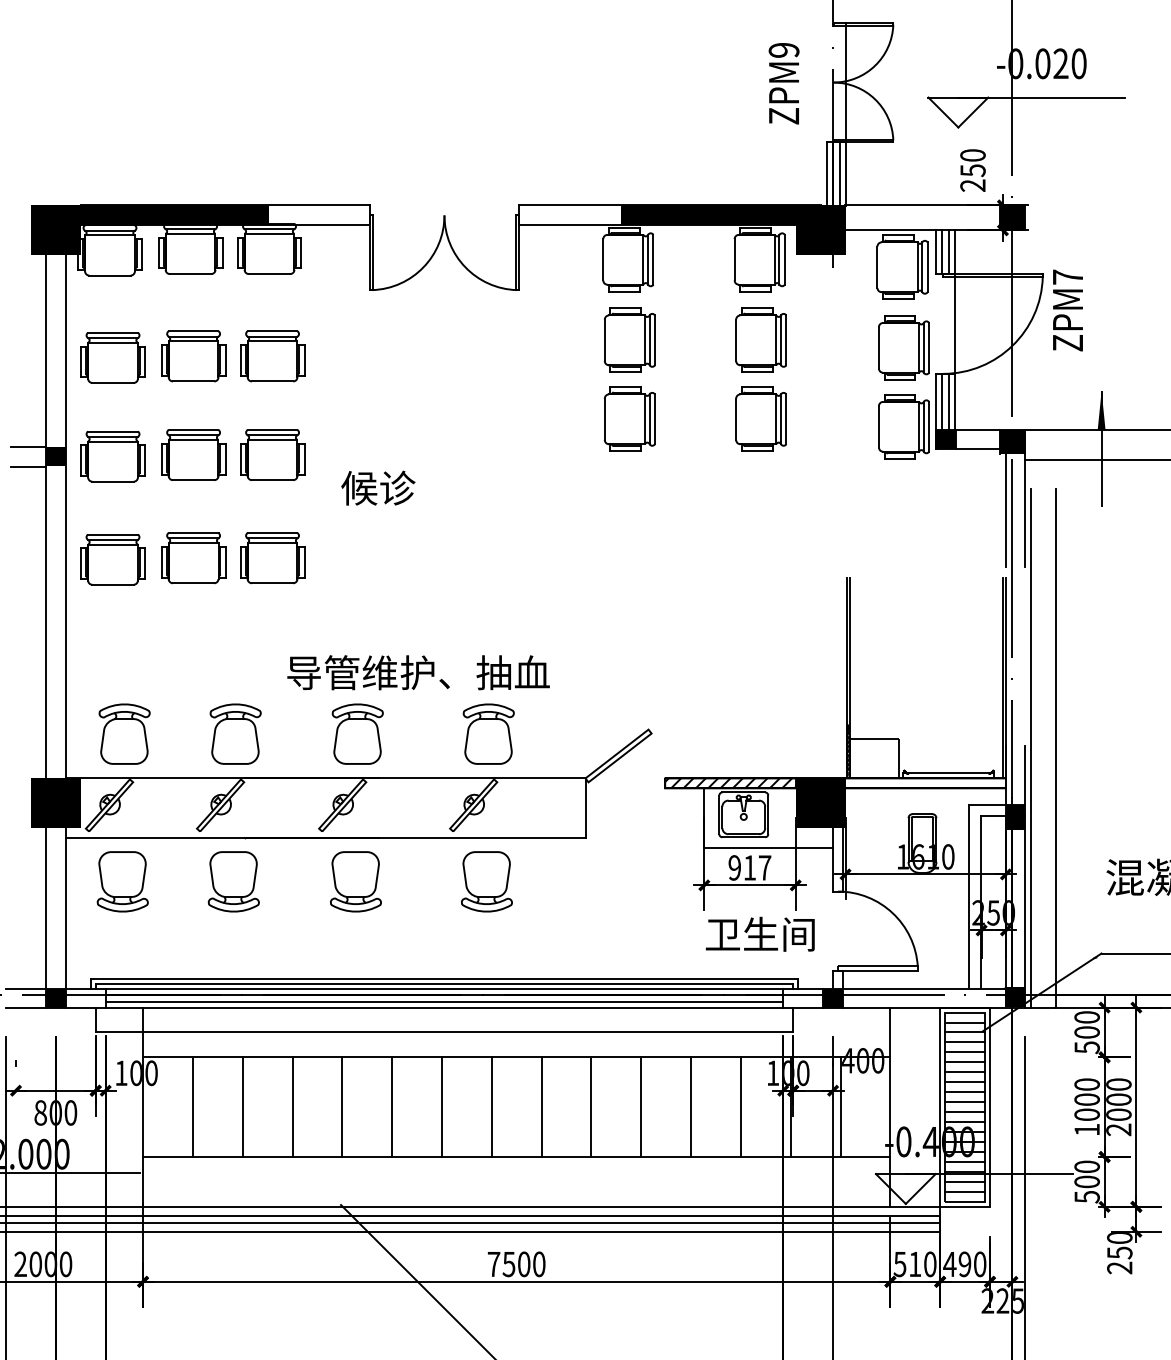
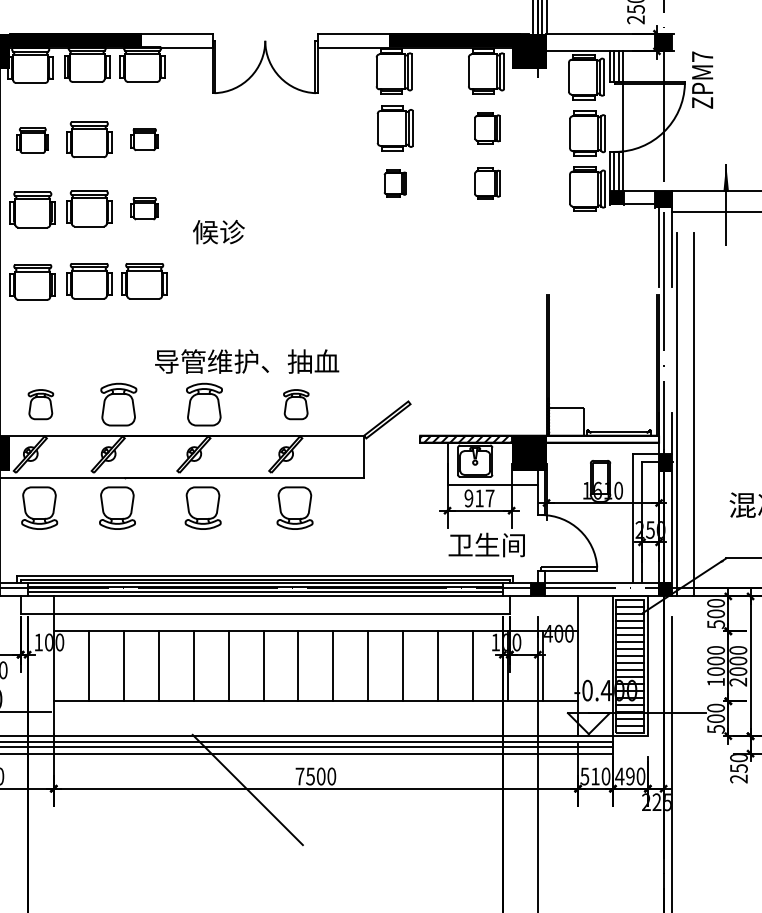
text: (1067, 310) -> (702, 80), moved
part: (760, 339) -> (486, 127), size x0.7
part: (272, 356) -> (144, 139), size x0.6
part: (112, 357) -> (32, 140), size x0.7
part: (629, 418) -> (395, 183), size x0.6
part: (760, 418) -> (486, 183), size x0.7
part: (272, 454) -> (144, 208), size x0.6
part: (124, 733) -> (40, 404), size x0.7
part: (488, 733) -> (296, 404), size x0.7

